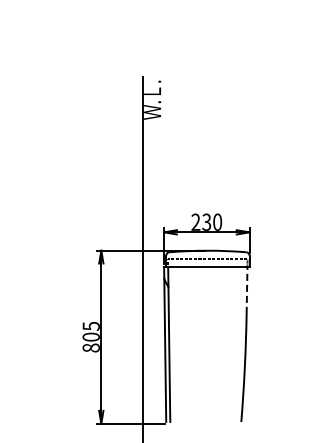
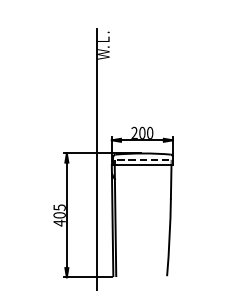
text: (206, 221) -> (142, 132), 230 -> 200
line: (247, 289) -> (171, 181), dashed -> solid
text: (90, 347) -> (59, 222), 805 -> 405

